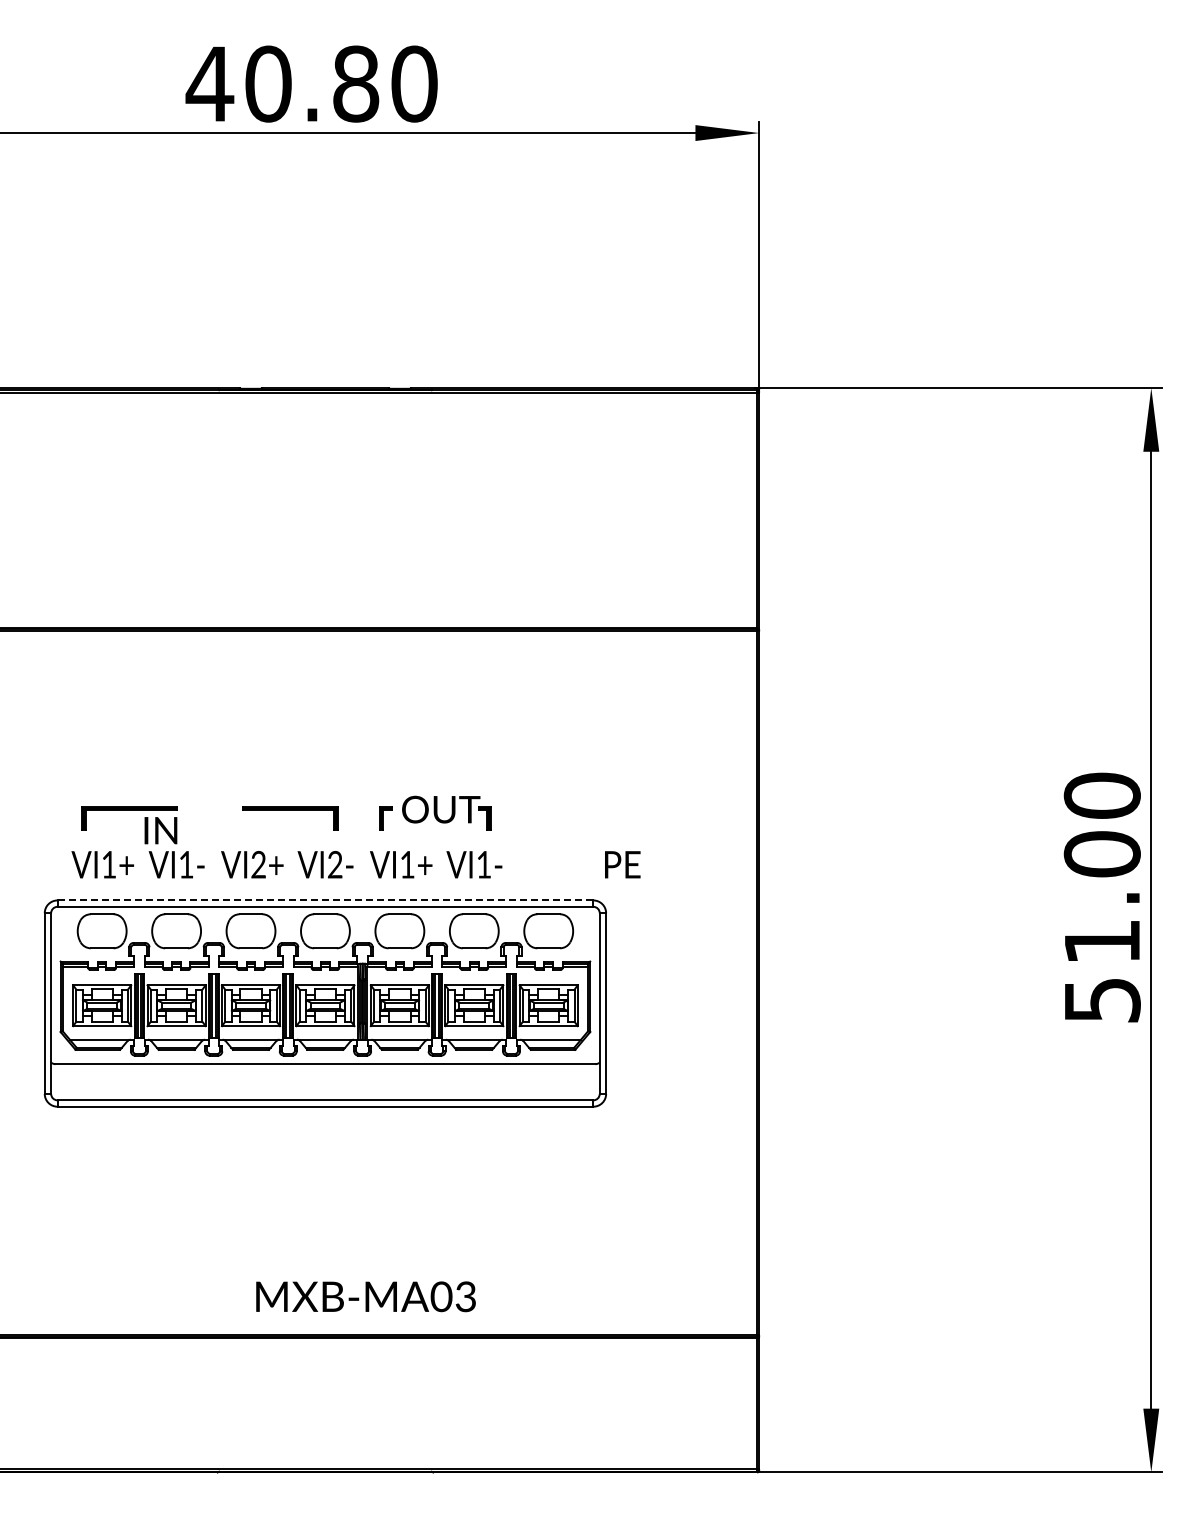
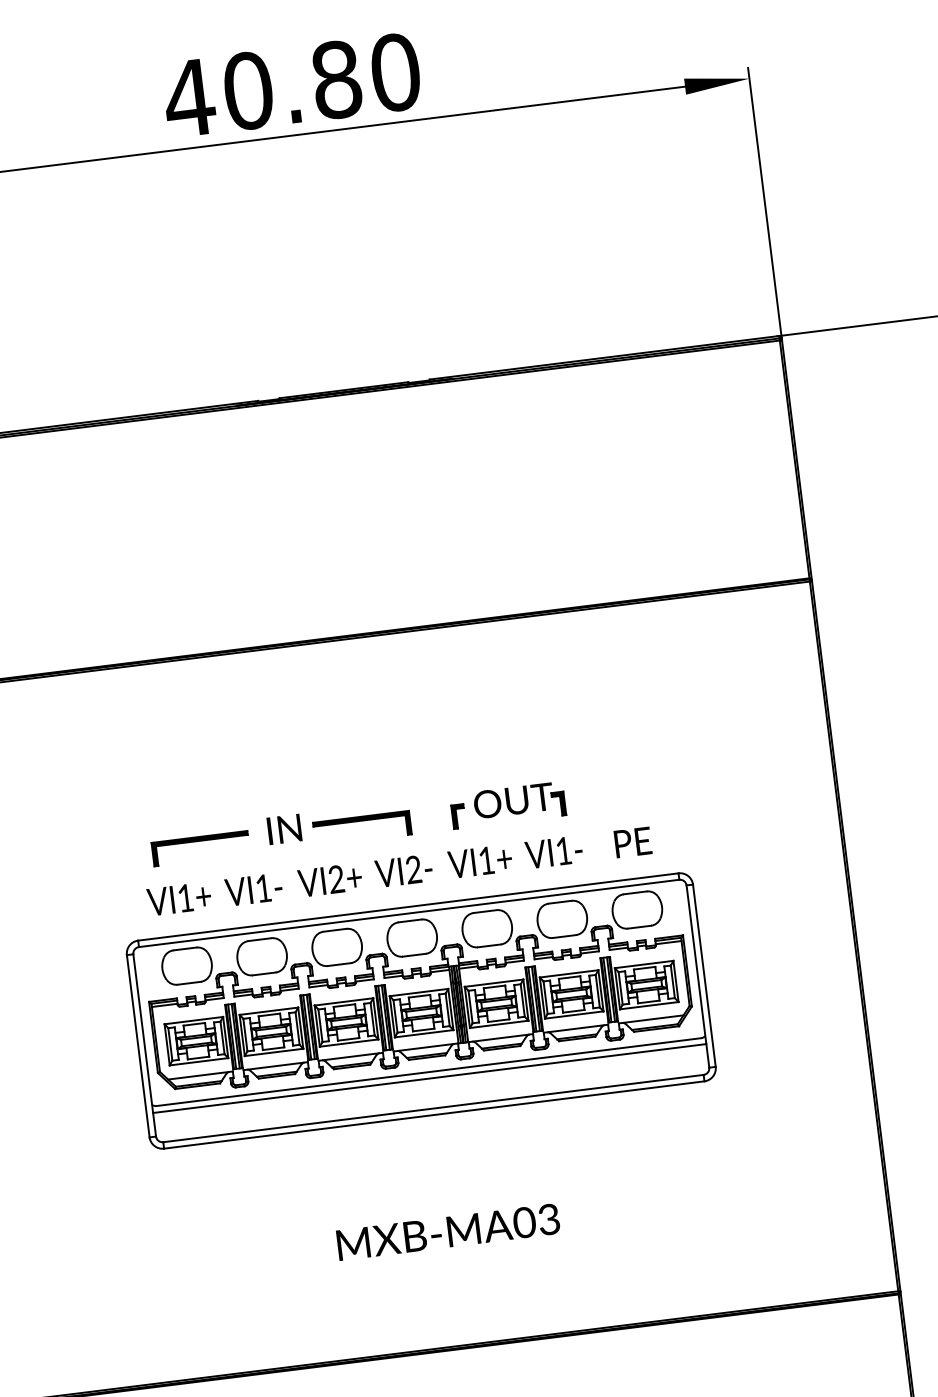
text: (160, 830) -> (284, 829), moved
text: (622, 864) -> (632, 842), moved
line: (325, 900) -> (408, 907), dashed -> solid
line: (325, 1070) -> (429, 1078), added
text: (365, 1296) -> (447, 1231), moved

